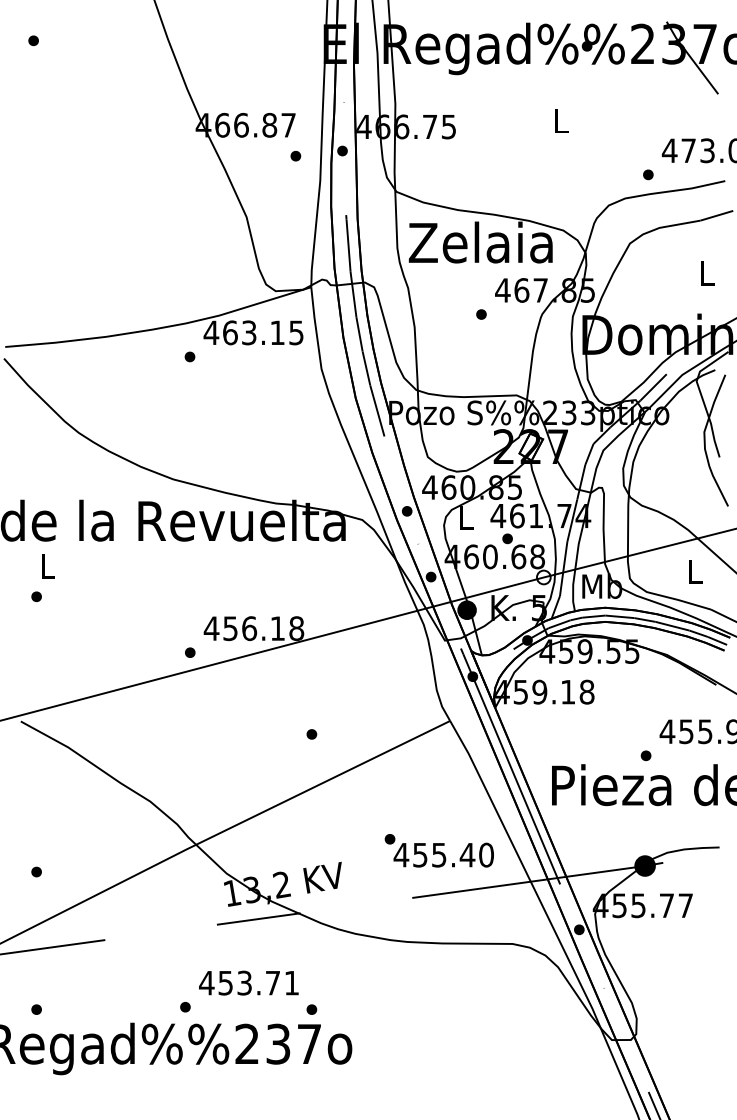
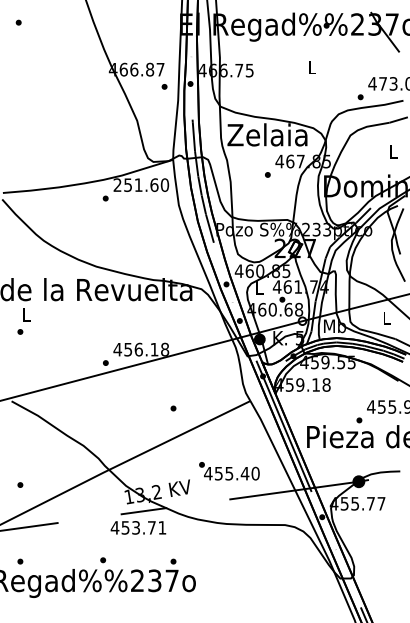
text: (254, 331) -> (141, 184), 463.15 -> 251.60
text: (439, 851) -> (229, 471), moved
text: (248, 982) -> (138, 527), moved

